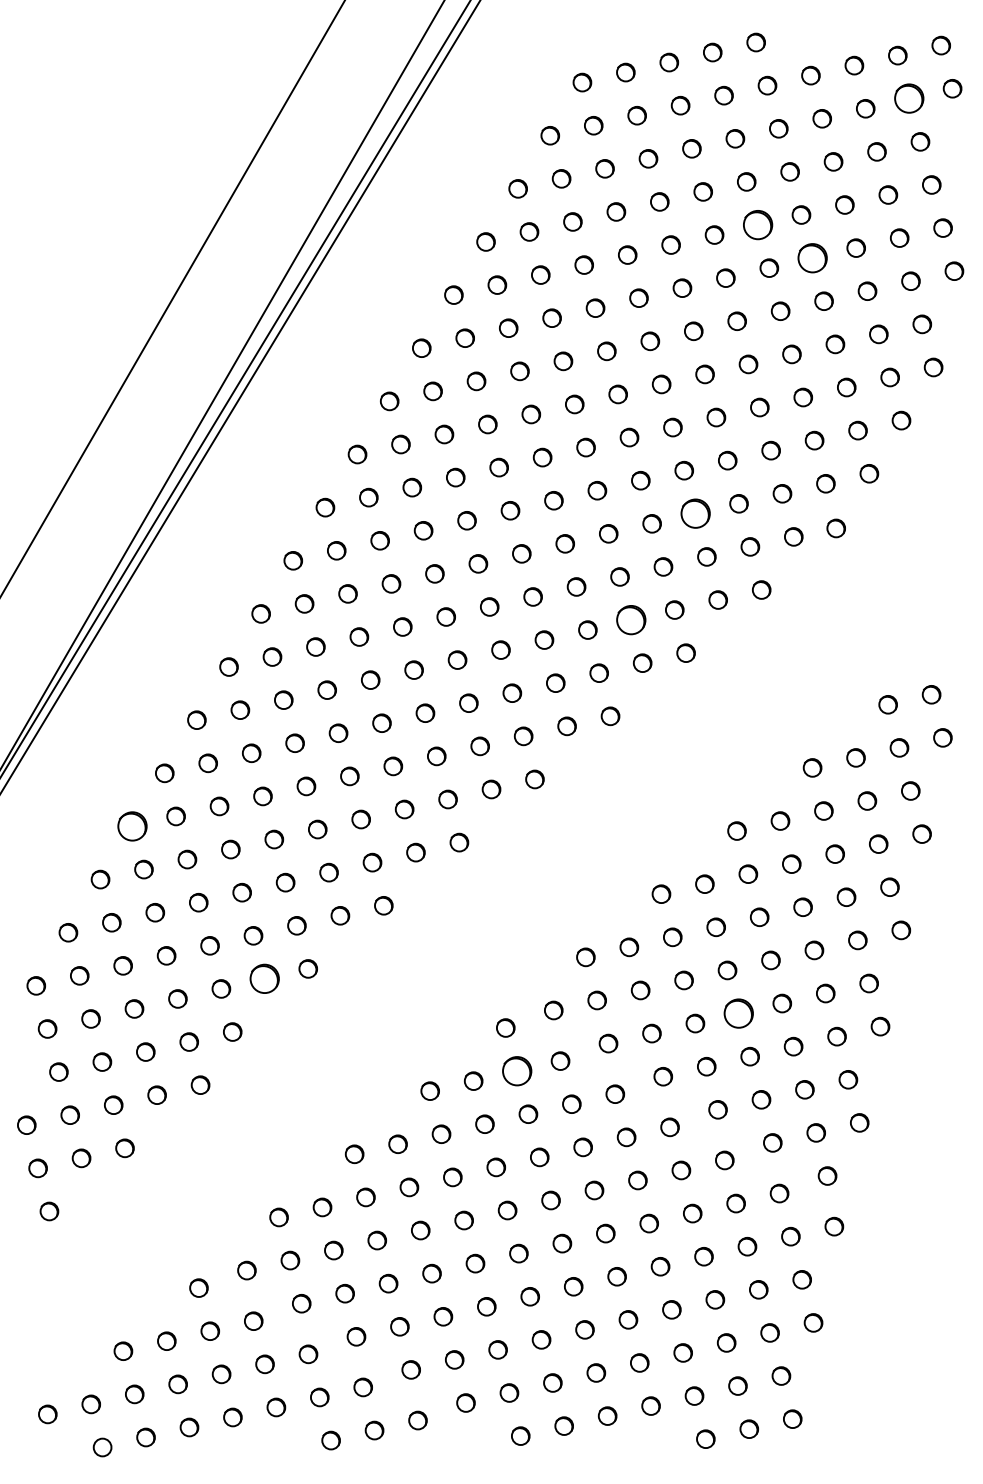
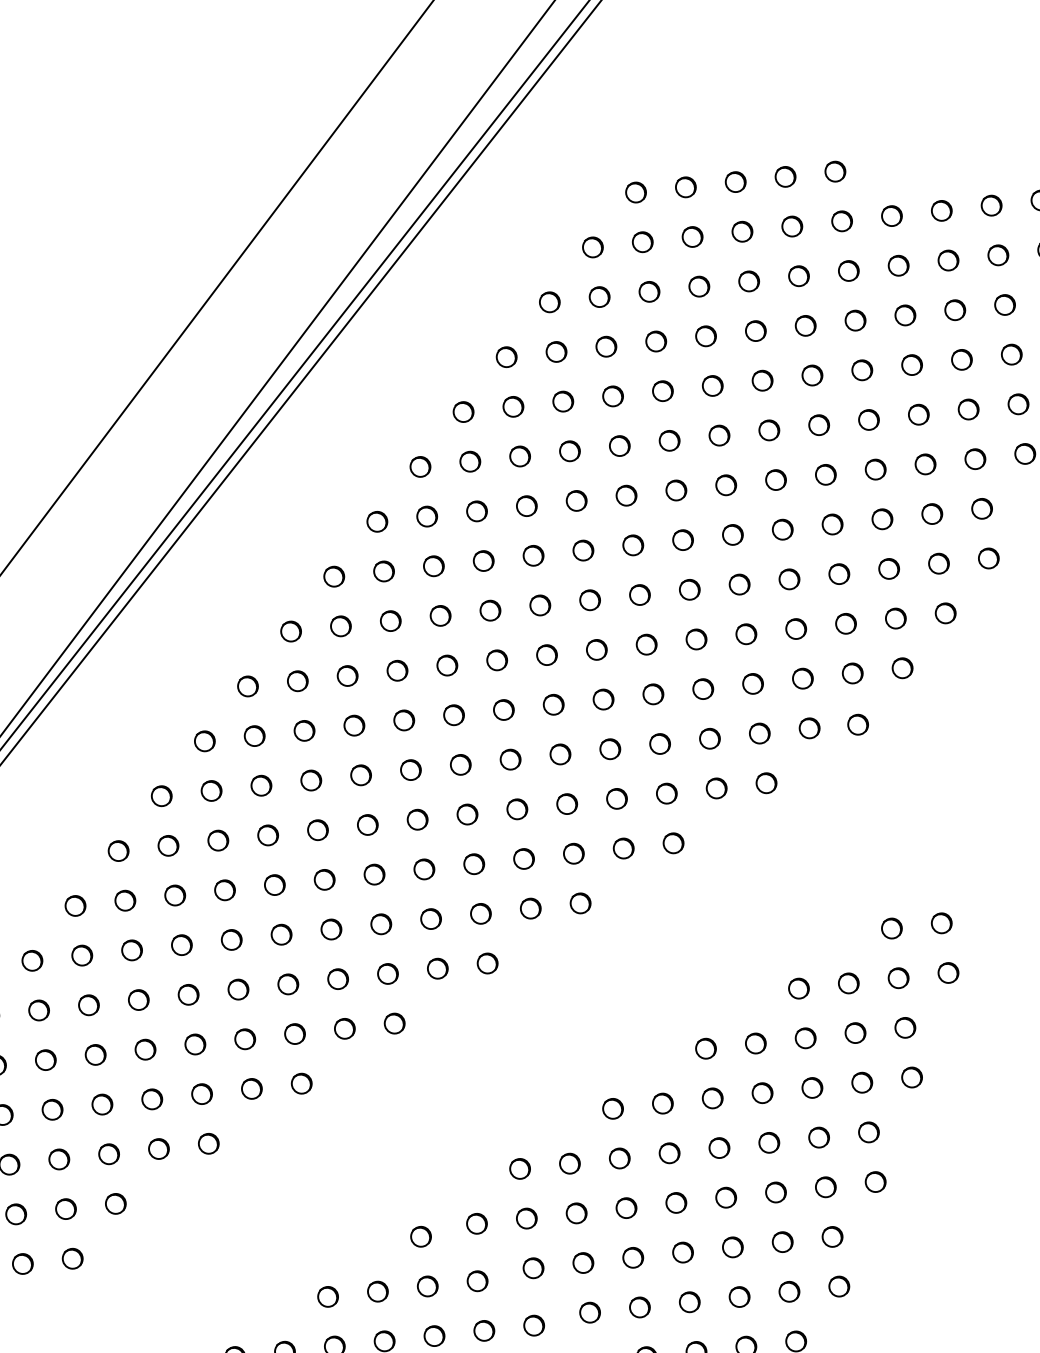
circle: (908, 98) -> (997, 254), size x0.62
circle: (757, 224) -> (811, 374), size x0.62
circle: (812, 257) -> (868, 419), size x0.62
part: (695, 513) -> (703, 688), size x0.62
part: (631, 619) -> (617, 798), size x0.62
part: (132, 826) -> (32, 960), size x0.62
circle: (264, 978) -> (158, 1148), size x0.62
part: (738, 1013) -> (682, 1252), size x0.62
circle: (516, 1070) -> (427, 1285), size x0.62

